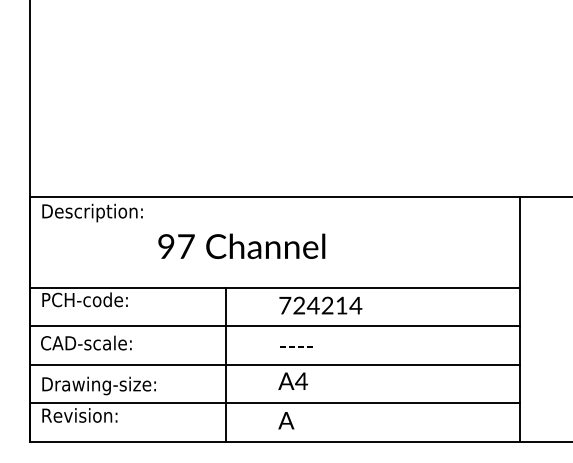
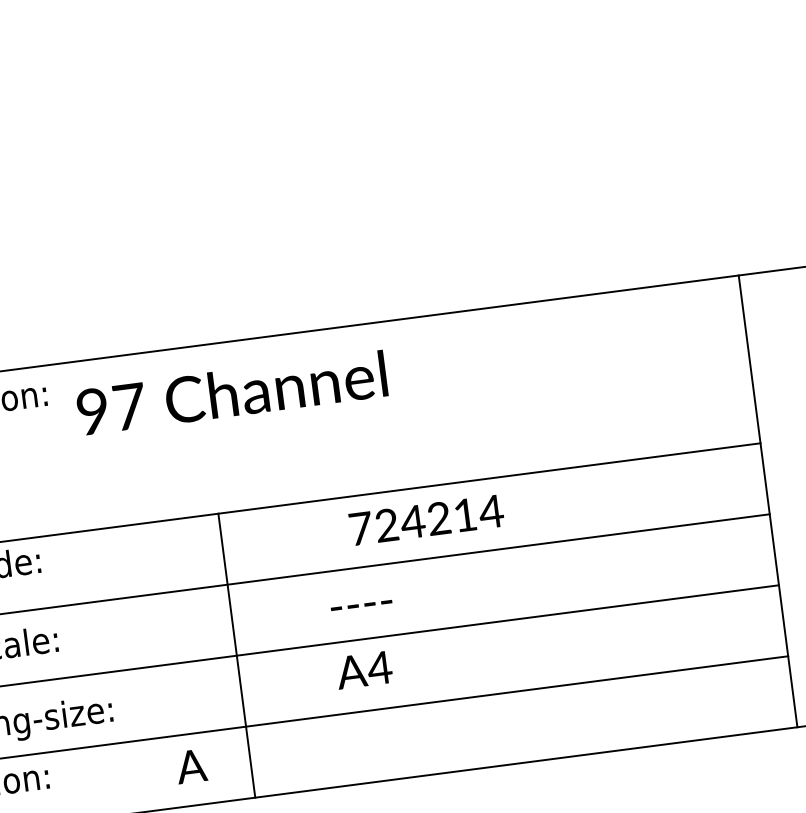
text: (241, 245) -> (231, 391), moved
text: (320, 305) -> (426, 520), moved
text: (286, 420) -> (191, 766), moved

